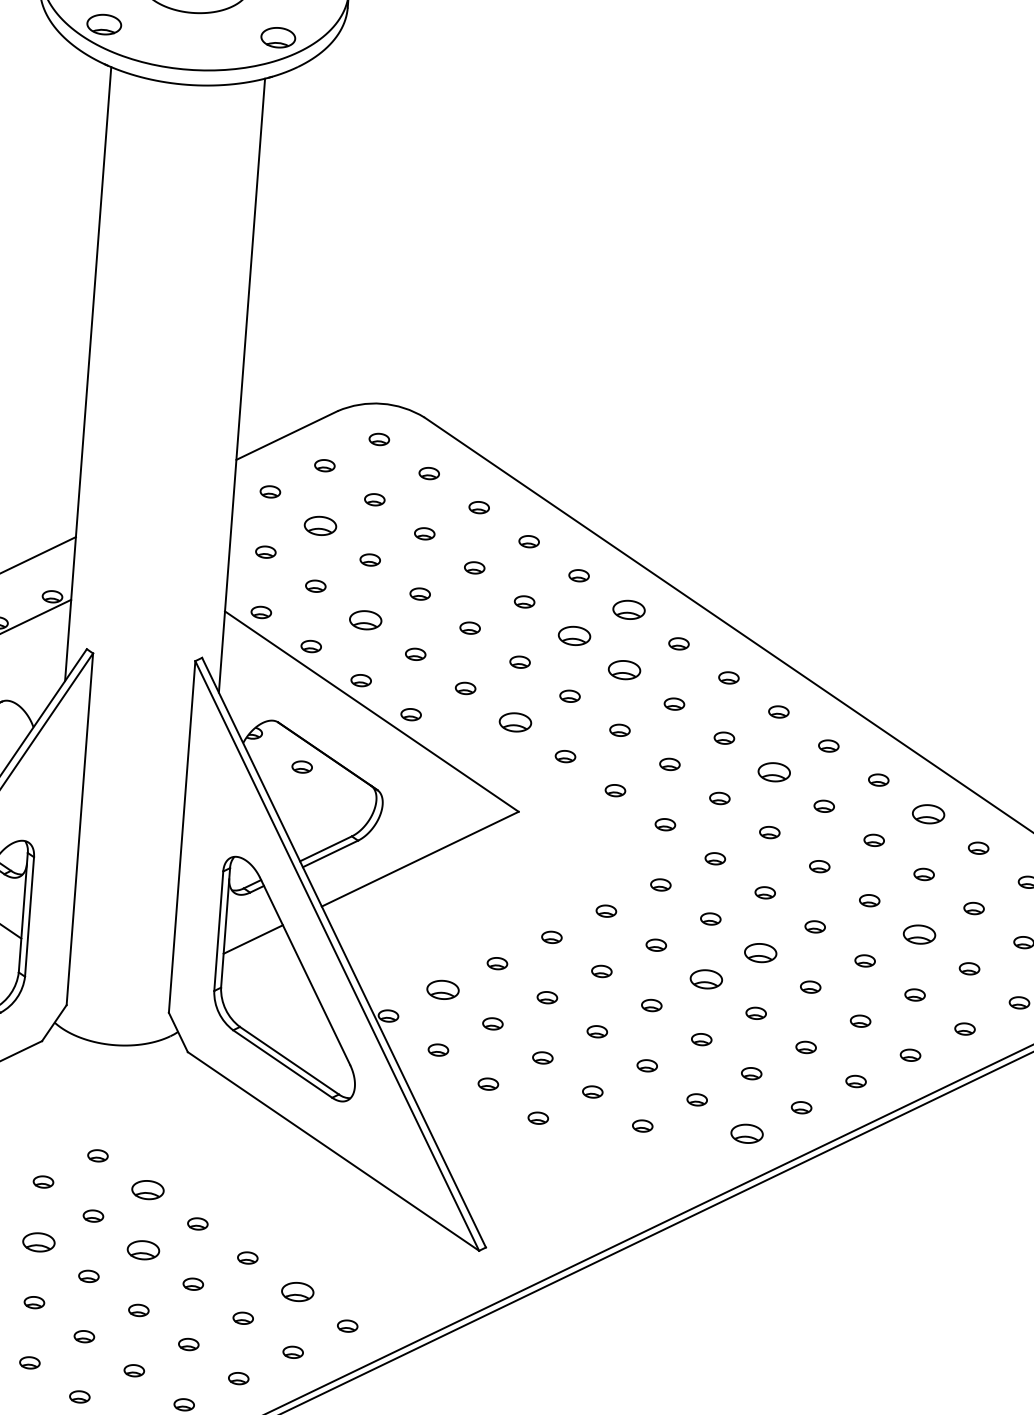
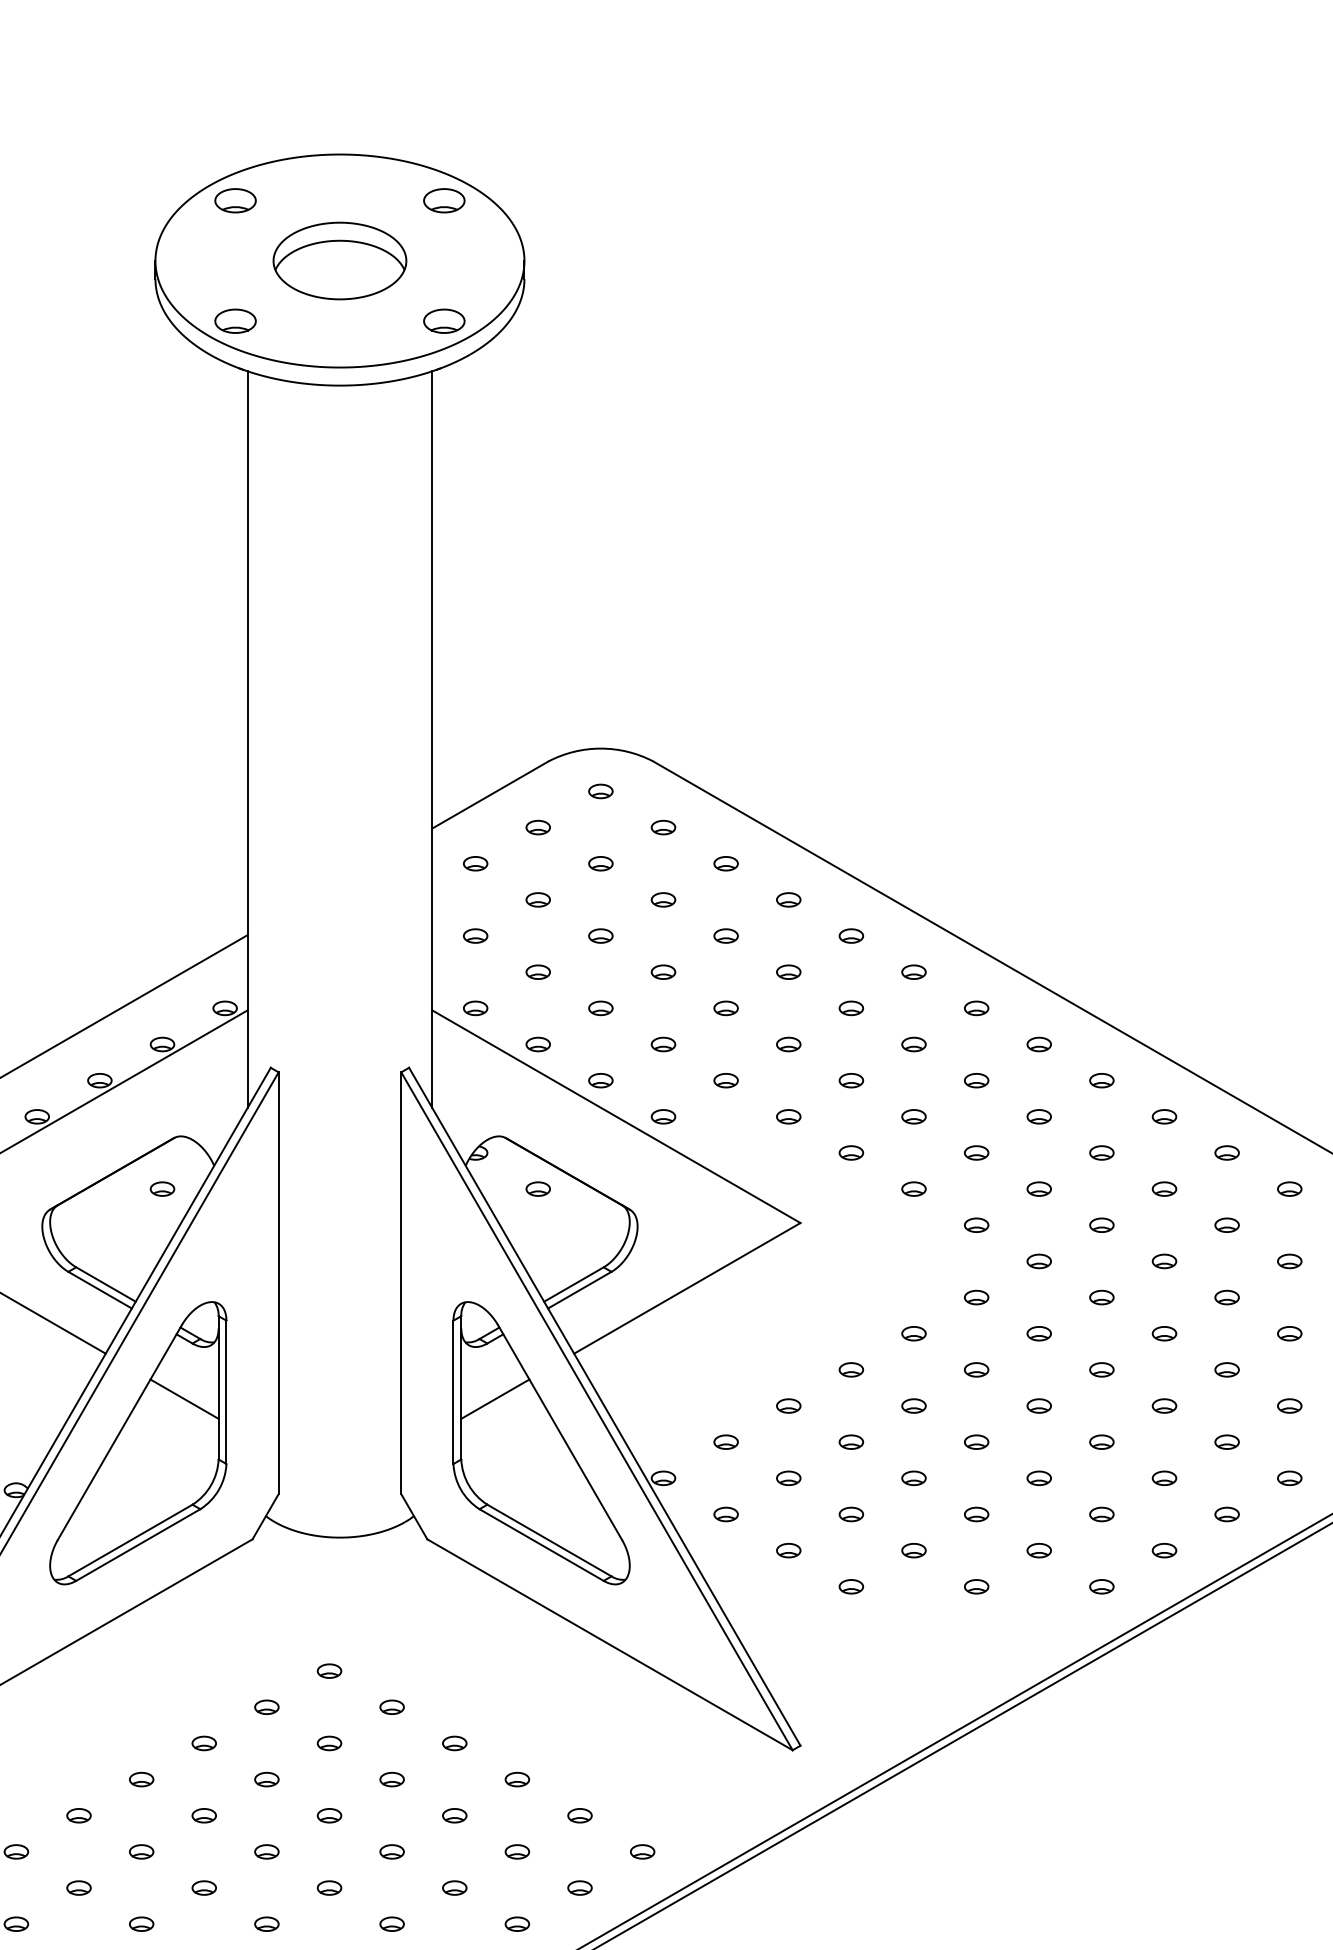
part: (319, 525) -> (537, 899), size x0.62
part: (628, 609) -> (913, 971), size x0.62
part: (365, 620) -> (600, 1008), size x0.62
part: (574, 636) -> (851, 1008), size x0.62
part: (624, 670) -> (913, 1044), size x0.62
part: (515, 722) -> (788, 1116), size x0.62
part: (774, 771) -> (1101, 1152), size x0.62
part: (928, 813) -> (1289, 1188), size x0.62
part: (919, 934) -> (1289, 1333), size x0.62
part: (760, 952) -> (1101, 1369), size x0.62
part: (705, 978) -> (1038, 1405), size x0.62
part: (442, 989) -> (725, 1441), size x0.62
part: (746, 1133) -> (1101, 1586), size x0.62
part: (147, 1189) -> (391, 1706), size x0.62
part: (38, 1242) -> (266, 1779), size x0.62
part: (142, 1250) -> (391, 1779), size x0.62
part: (297, 1291) -> (579, 1815), size x0.62

